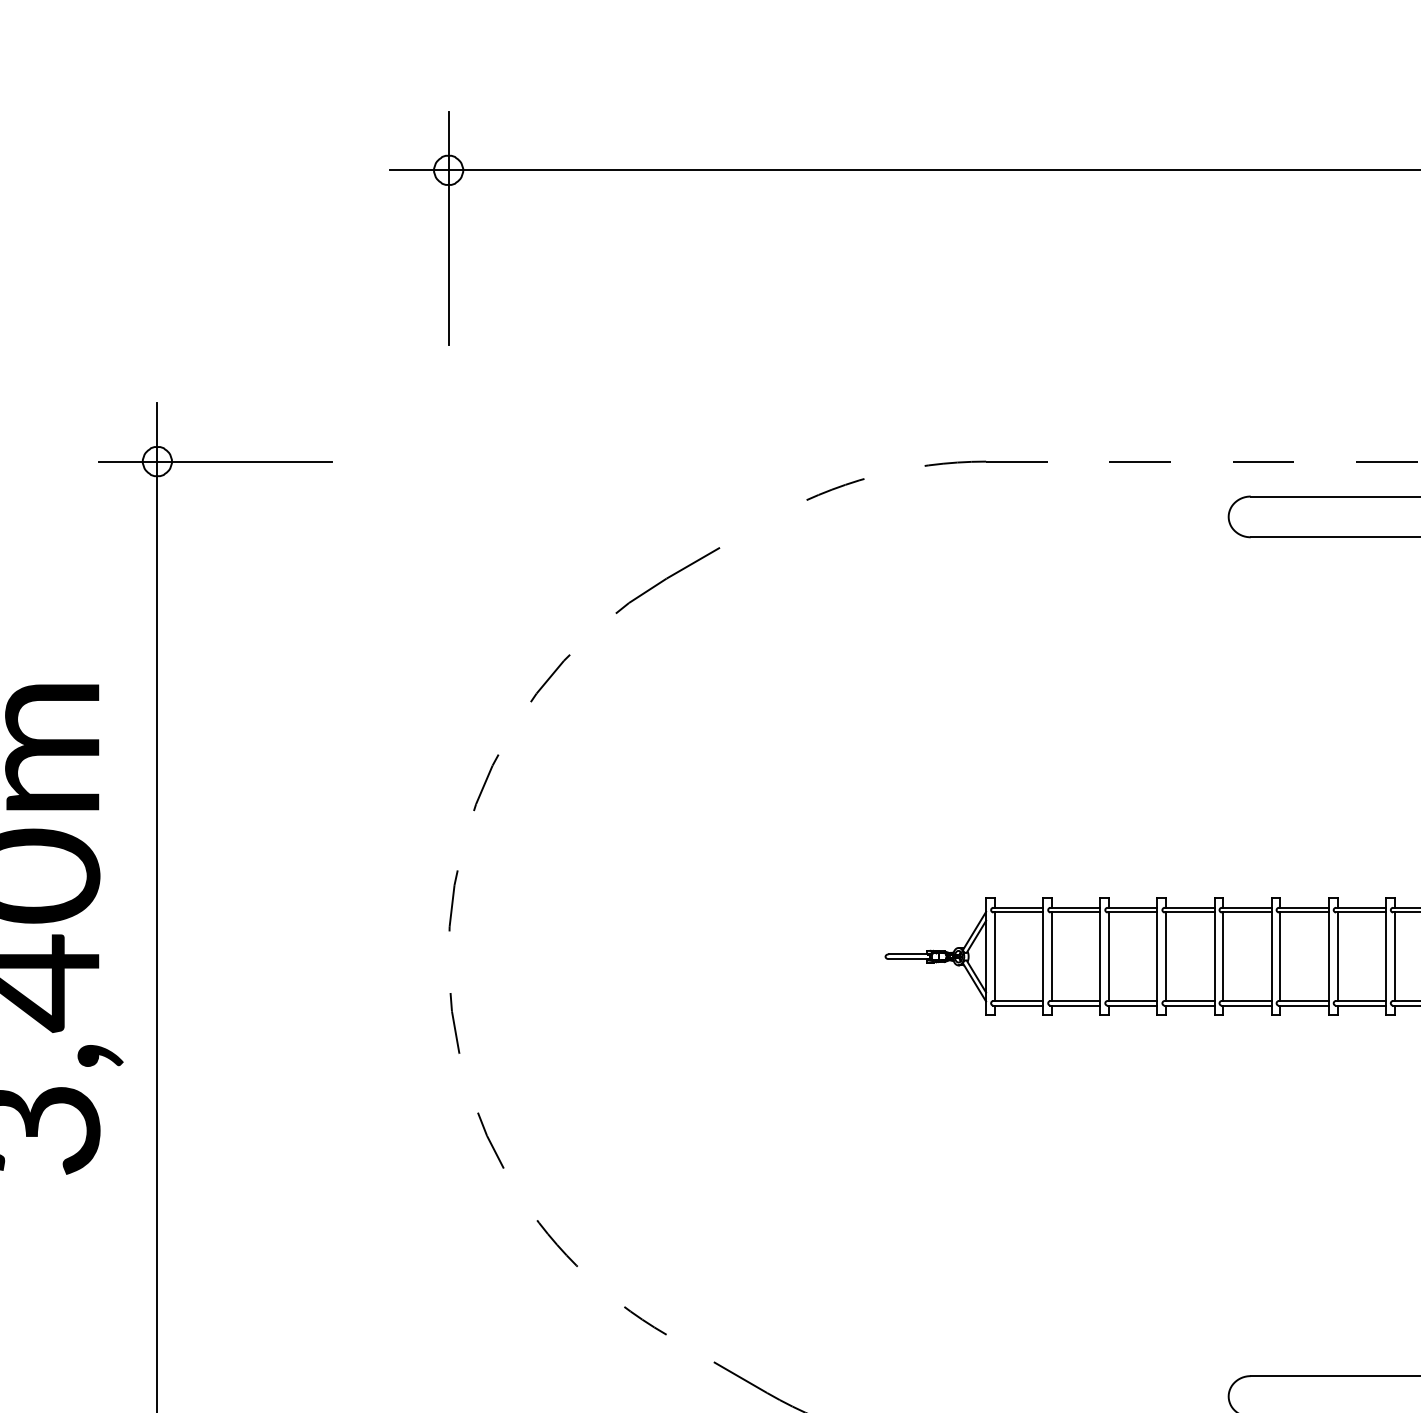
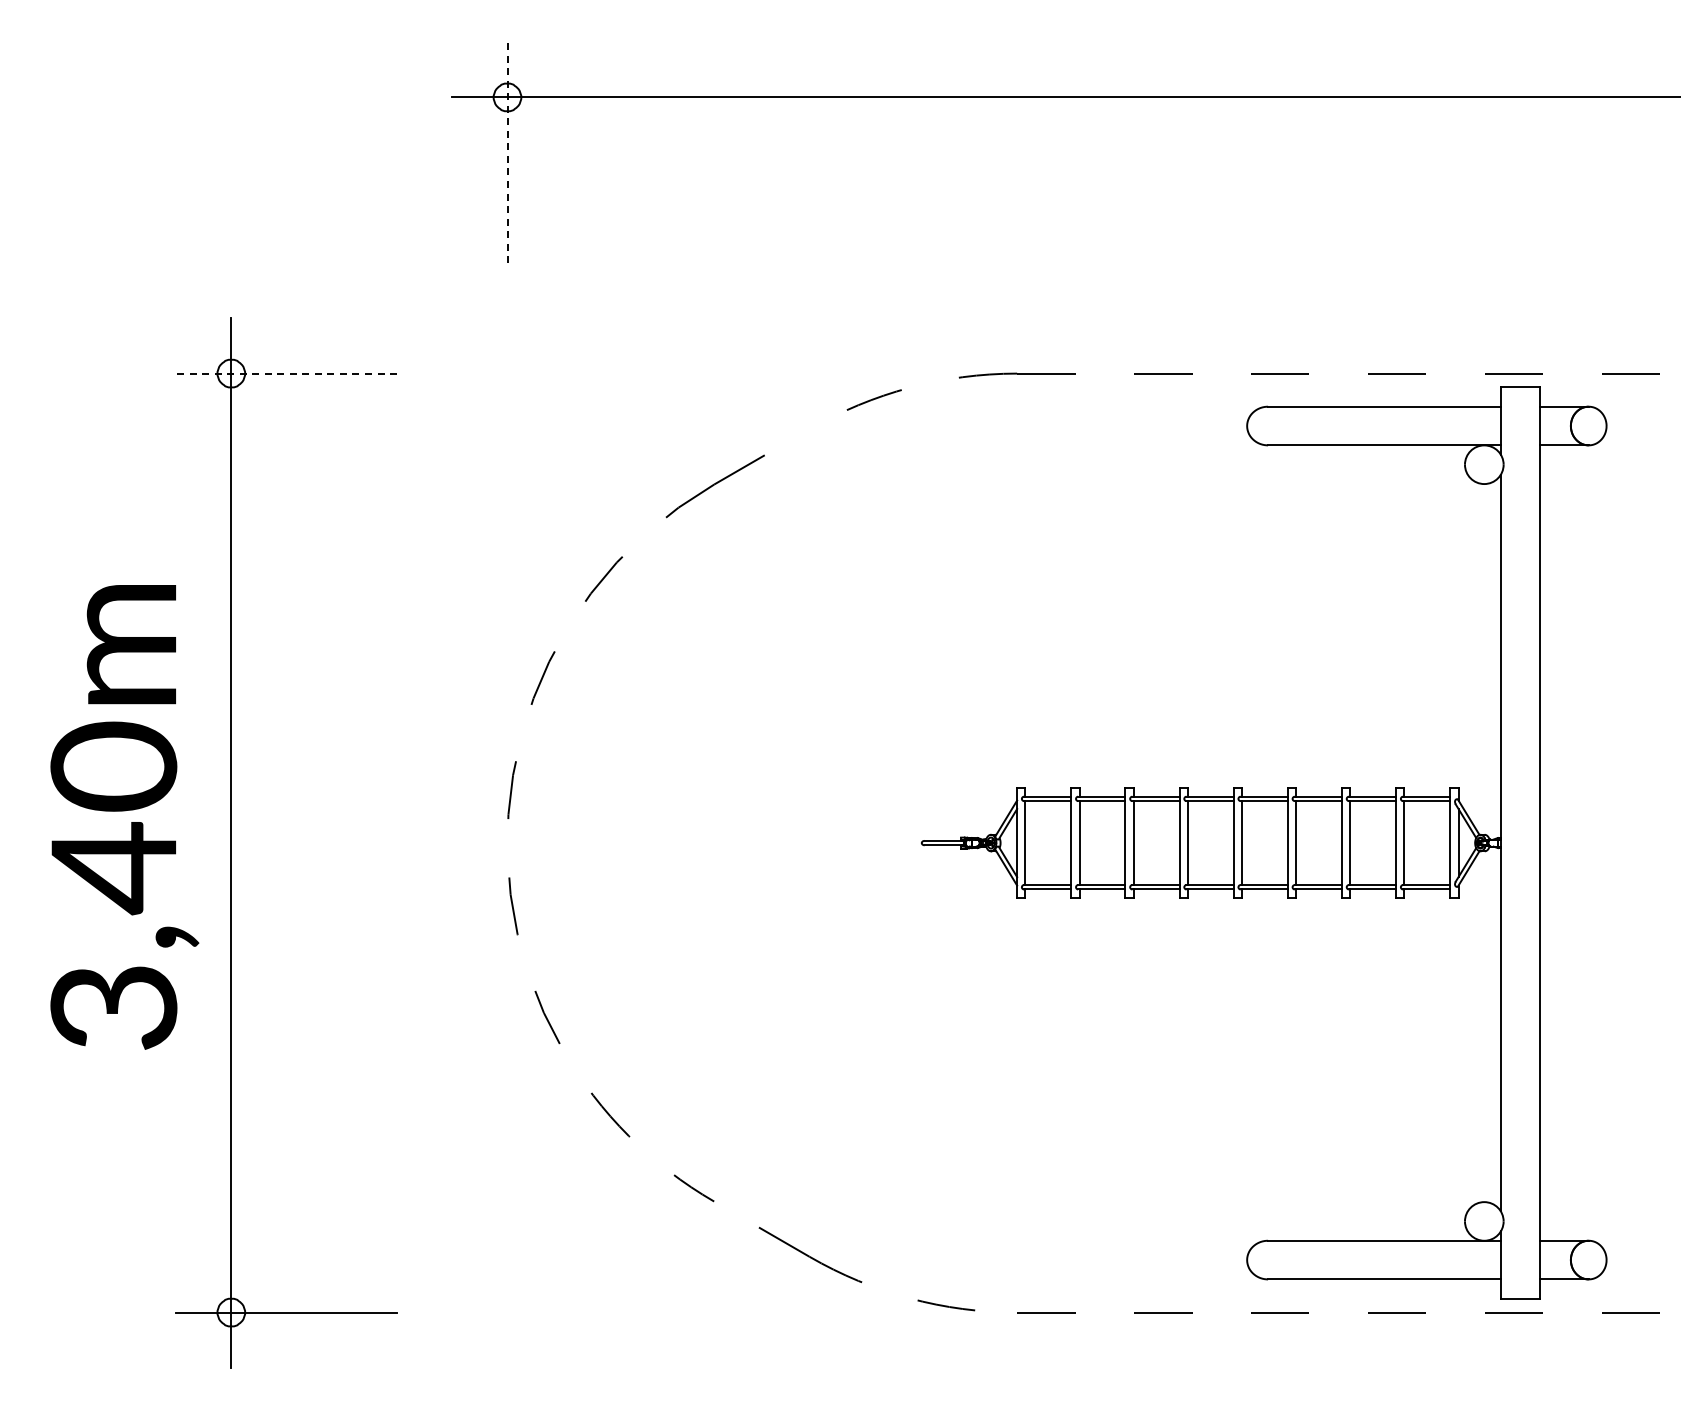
line: (448, 228) -> (507, 152), solid -> dashed
line: (215, 461) -> (286, 373), solid -> dashed

